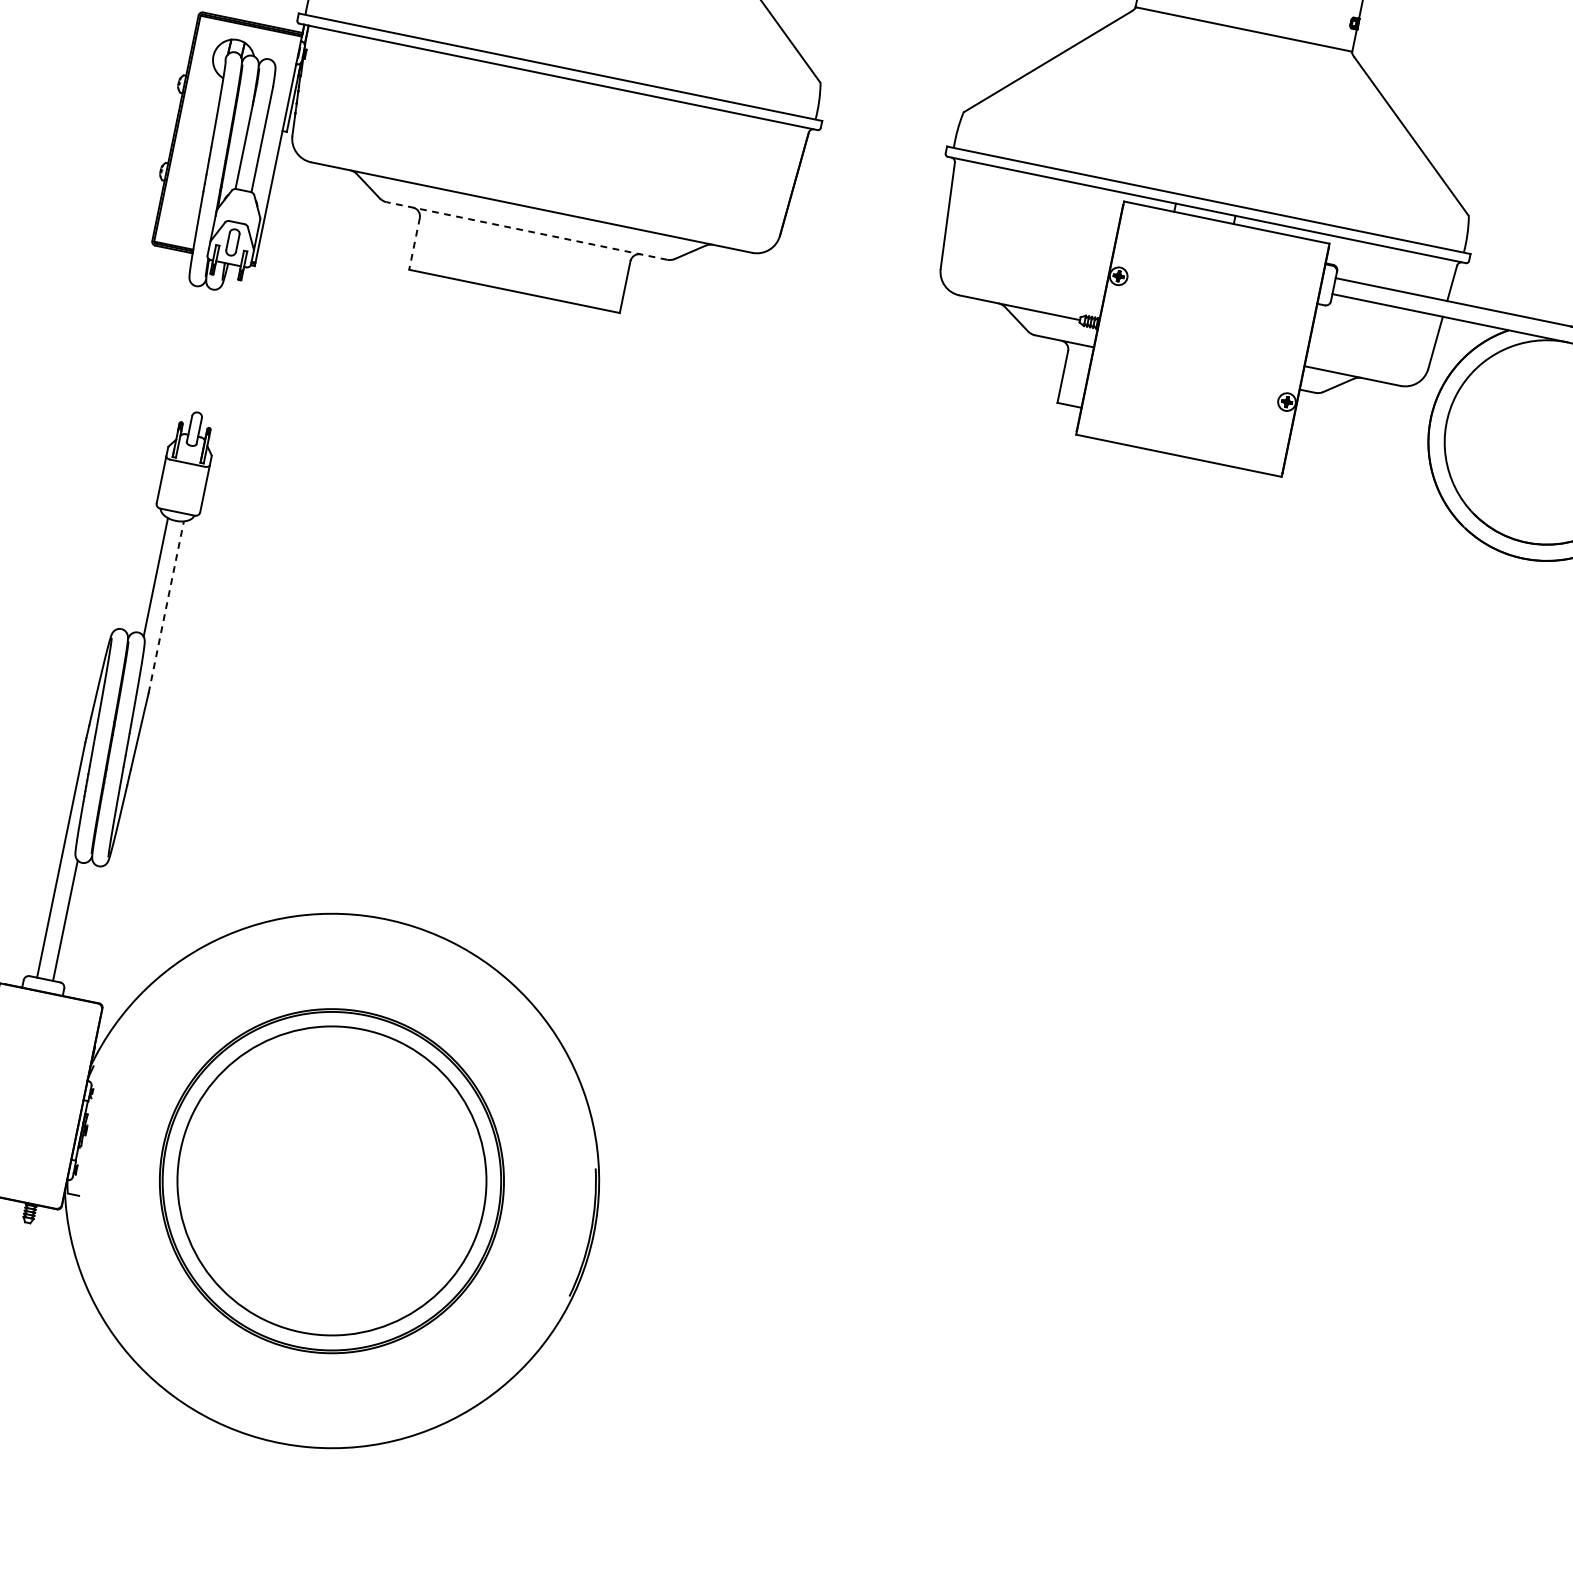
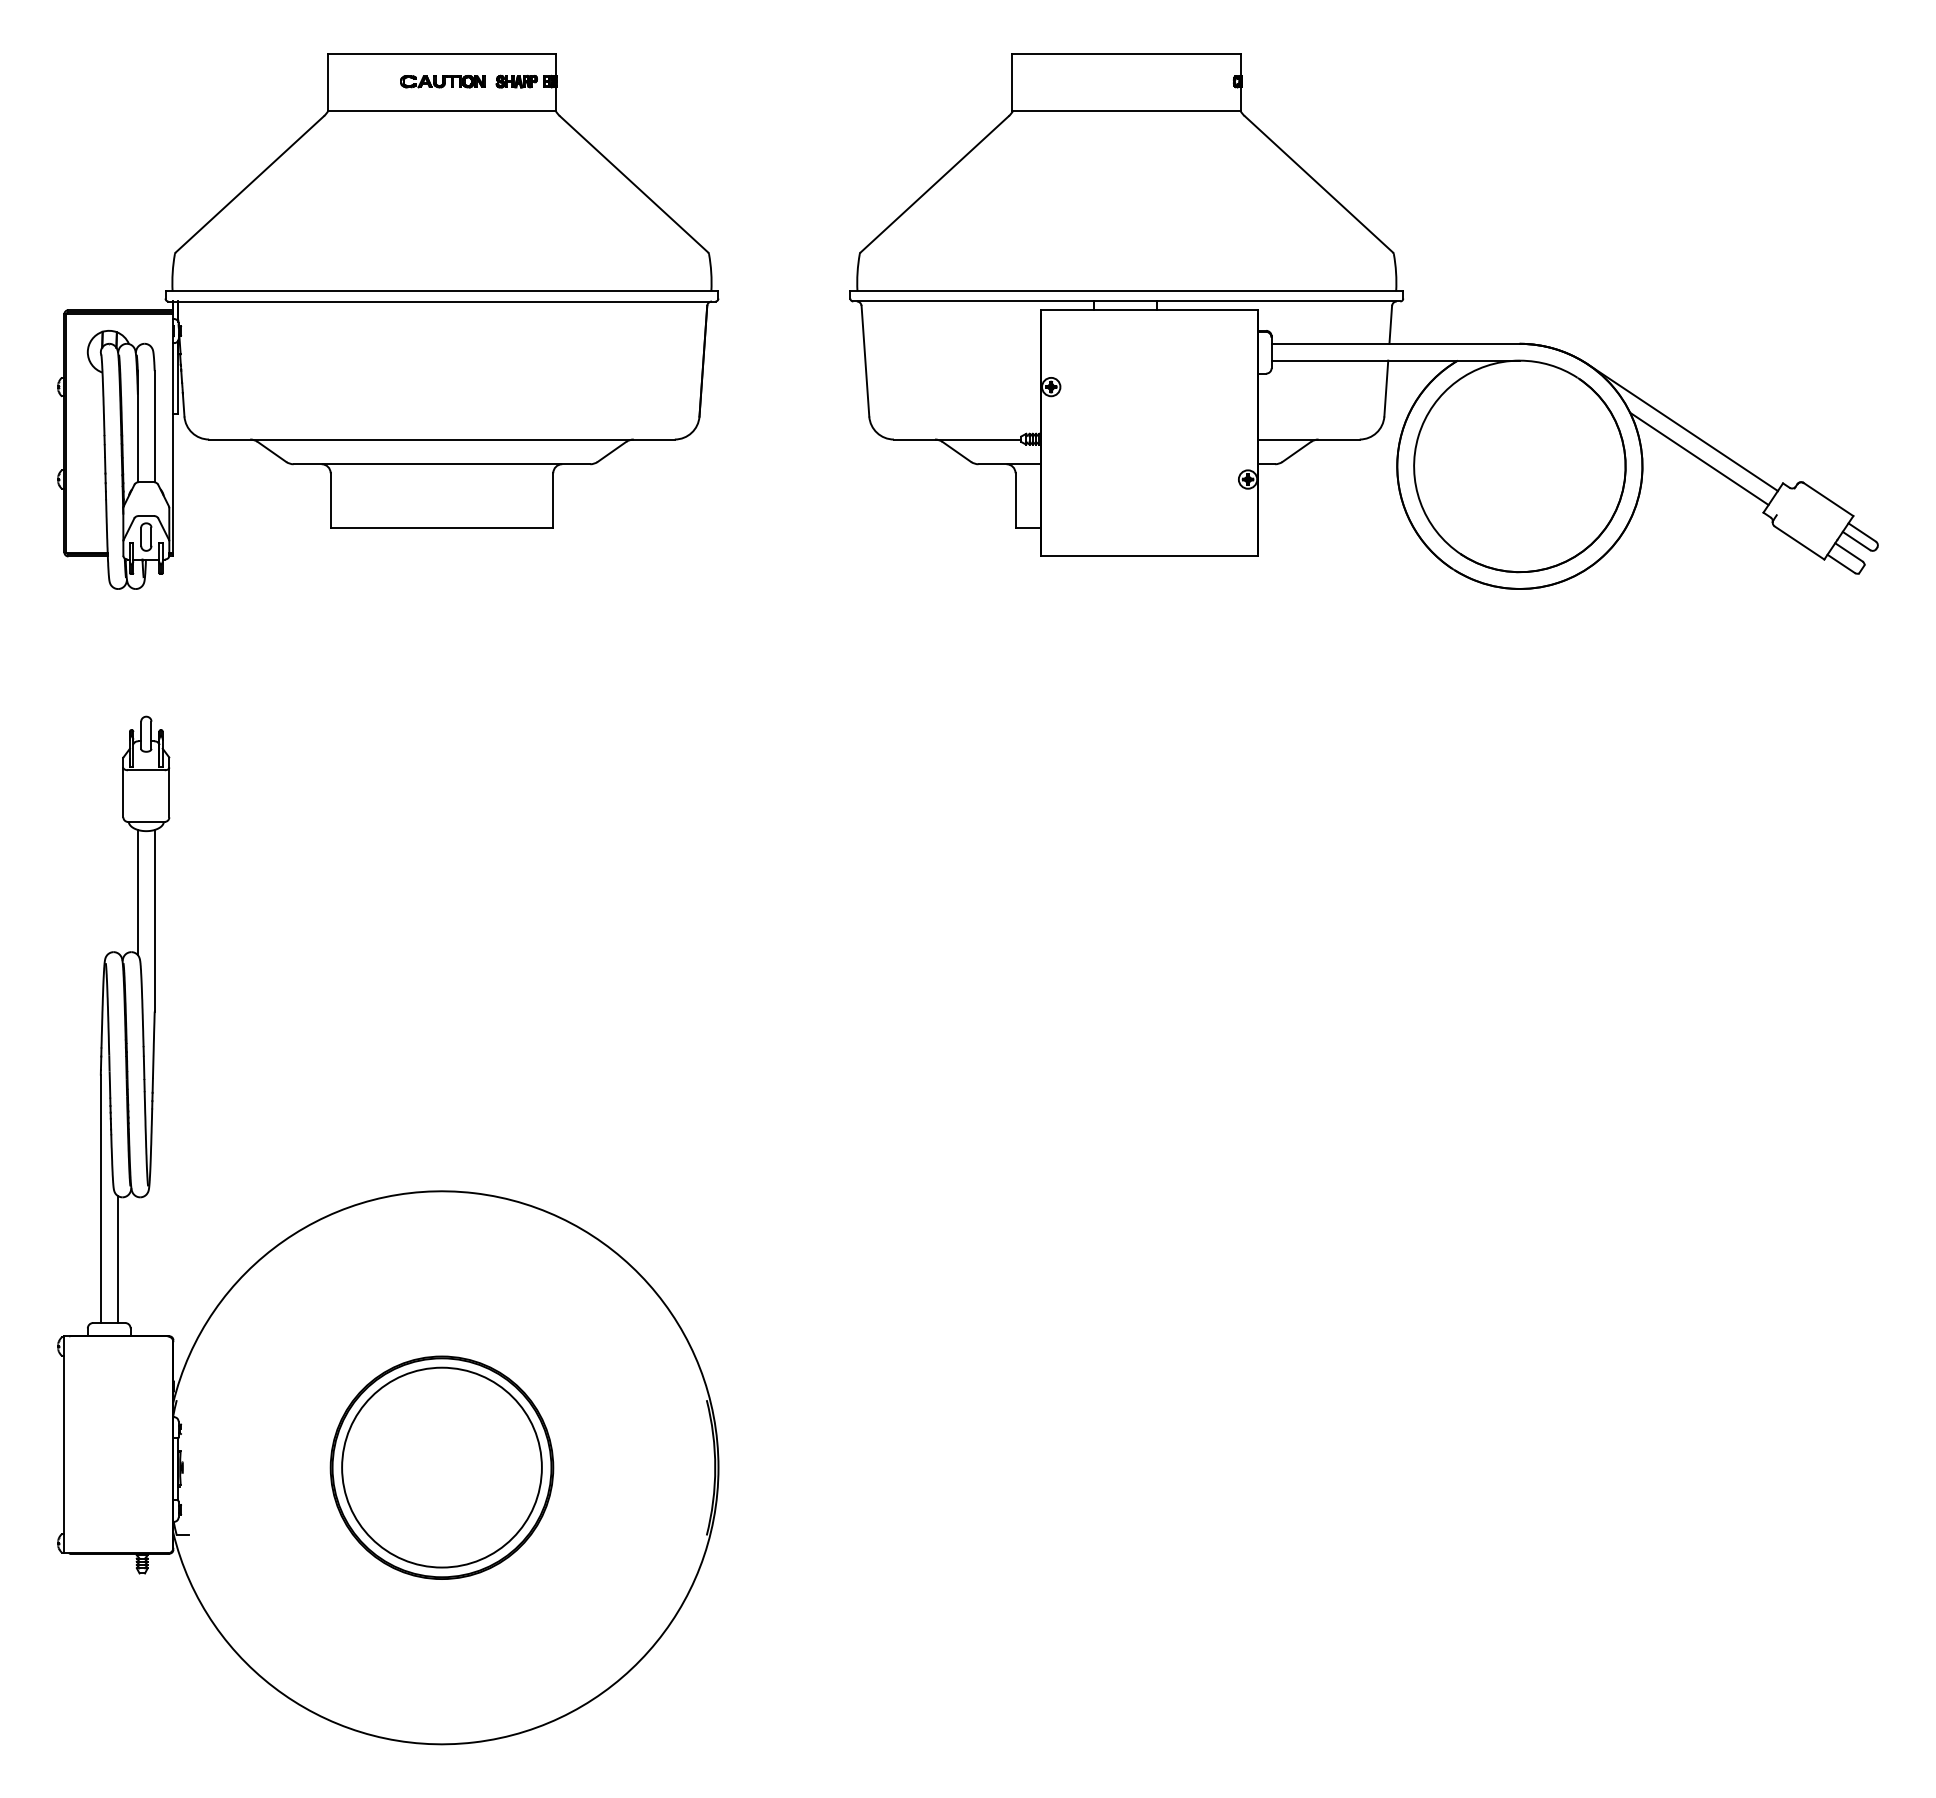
line: (526, 231) -> (441, 464), dashed -> solid
line: (414, 244) -> (330, 501), dashed -> solid
line: (166, 607) -> (154, 920), dashed -> solid
part: (331, 1180) -> (441, 1467), size x0.62

